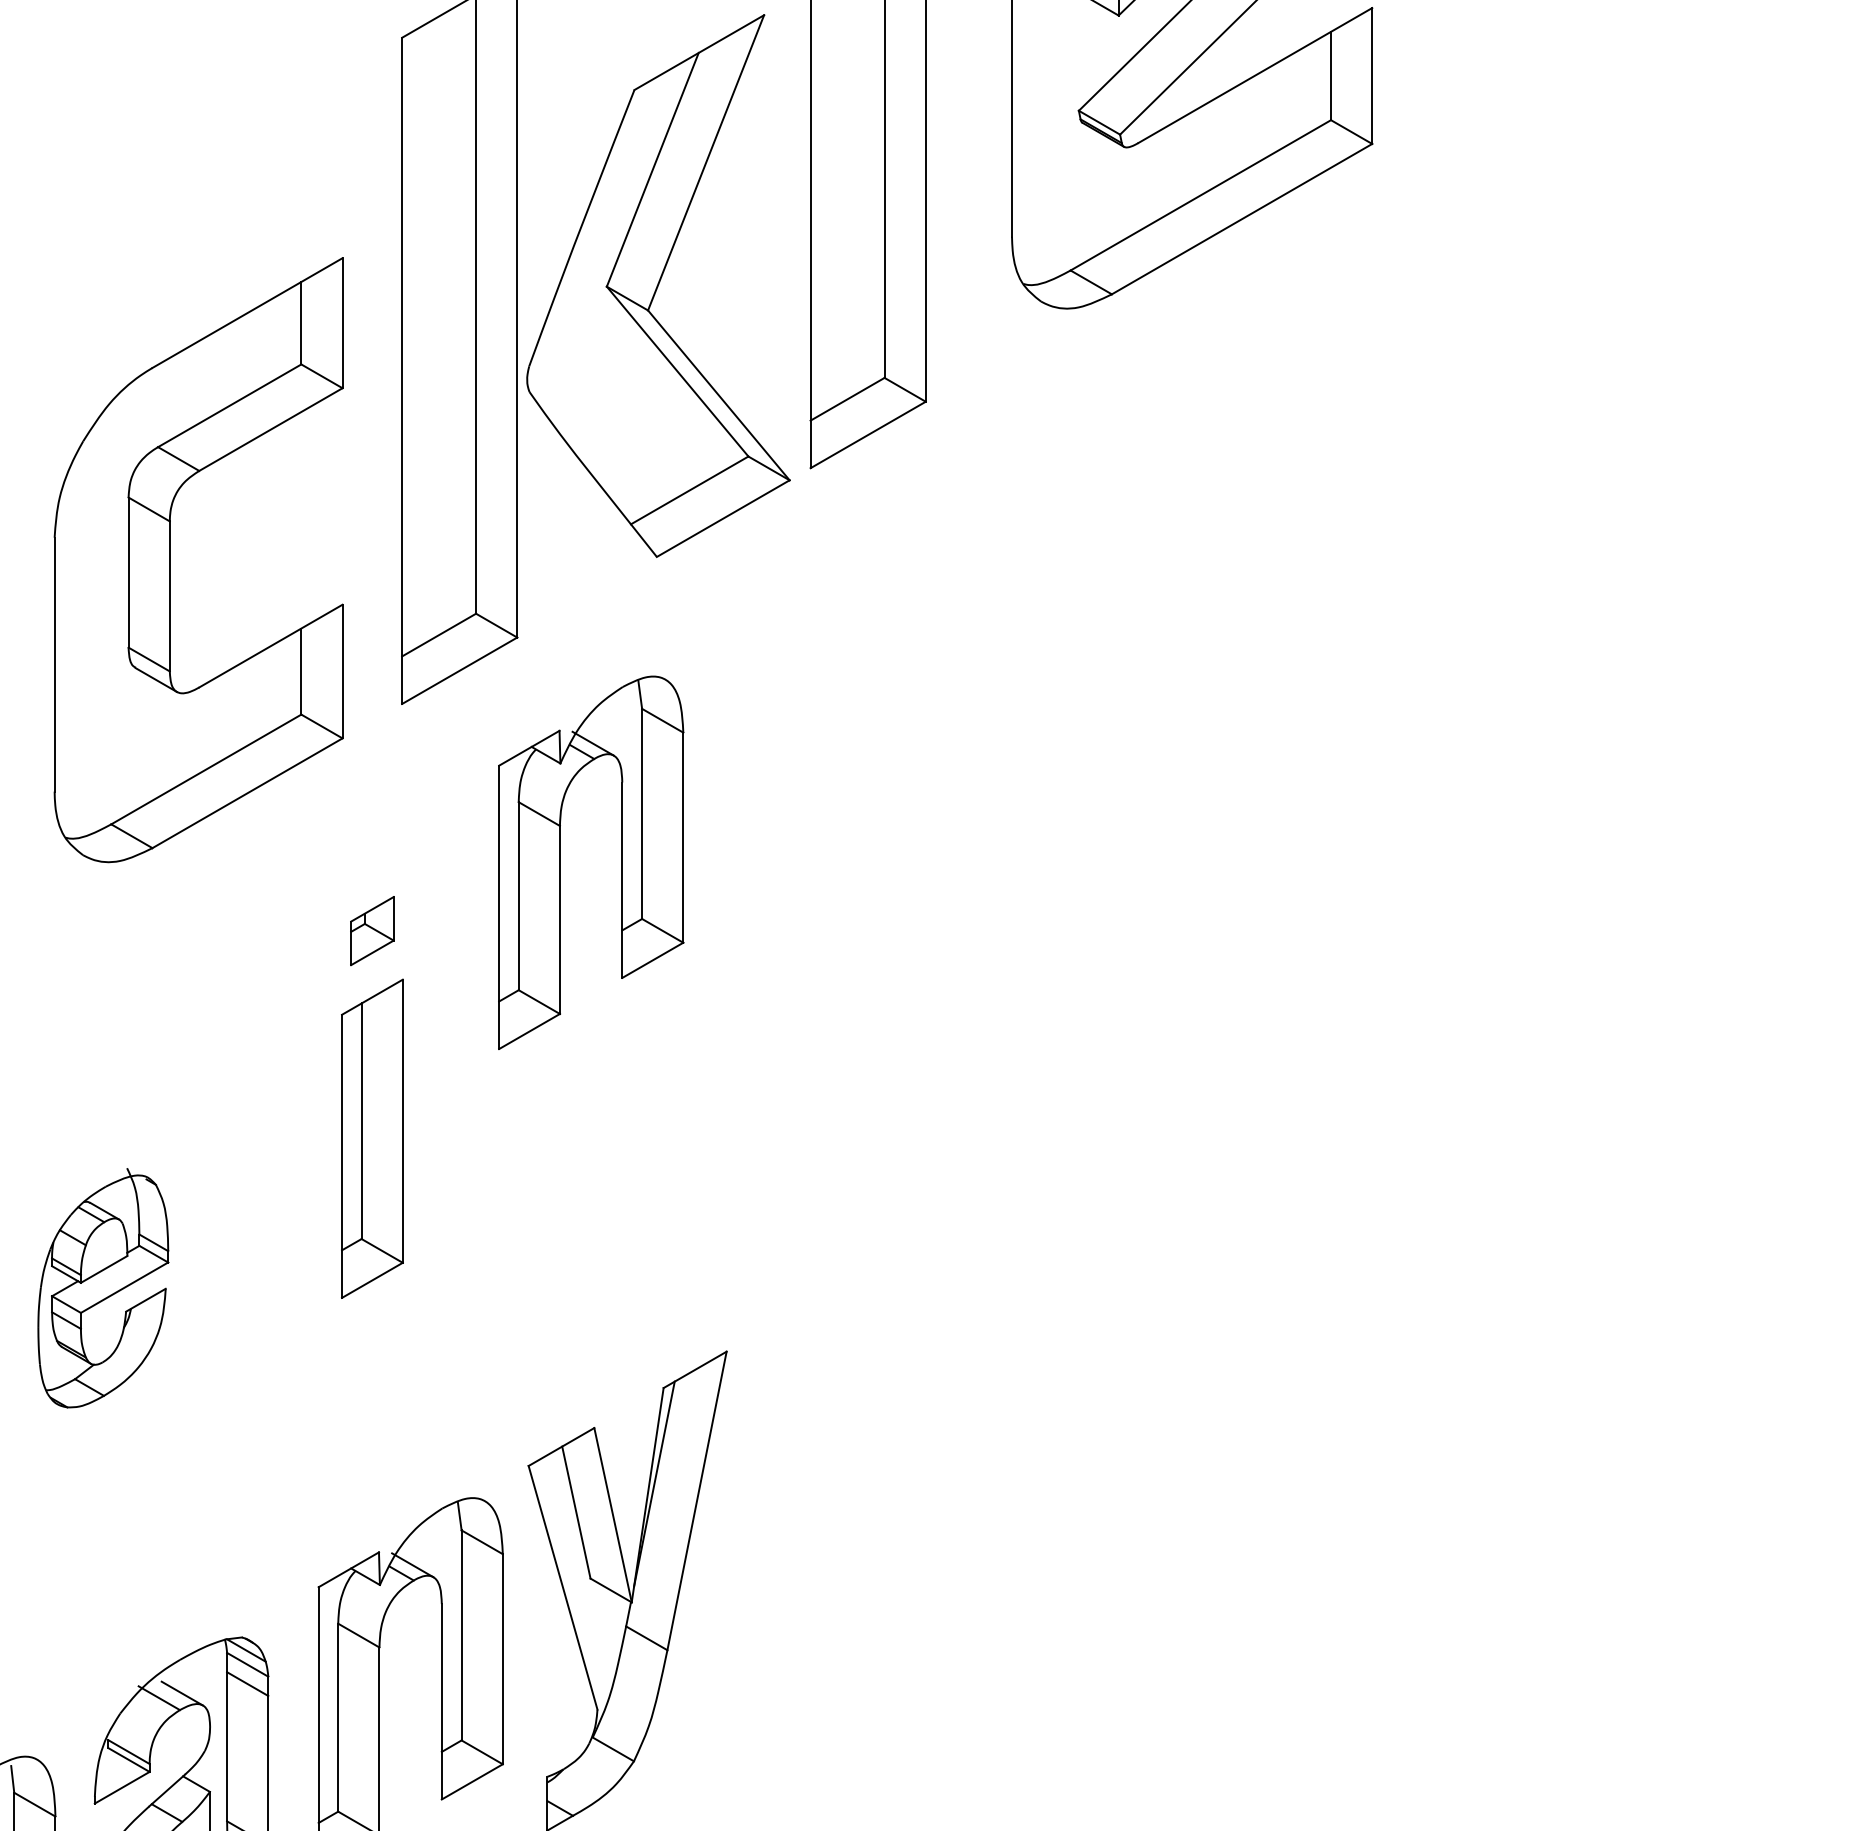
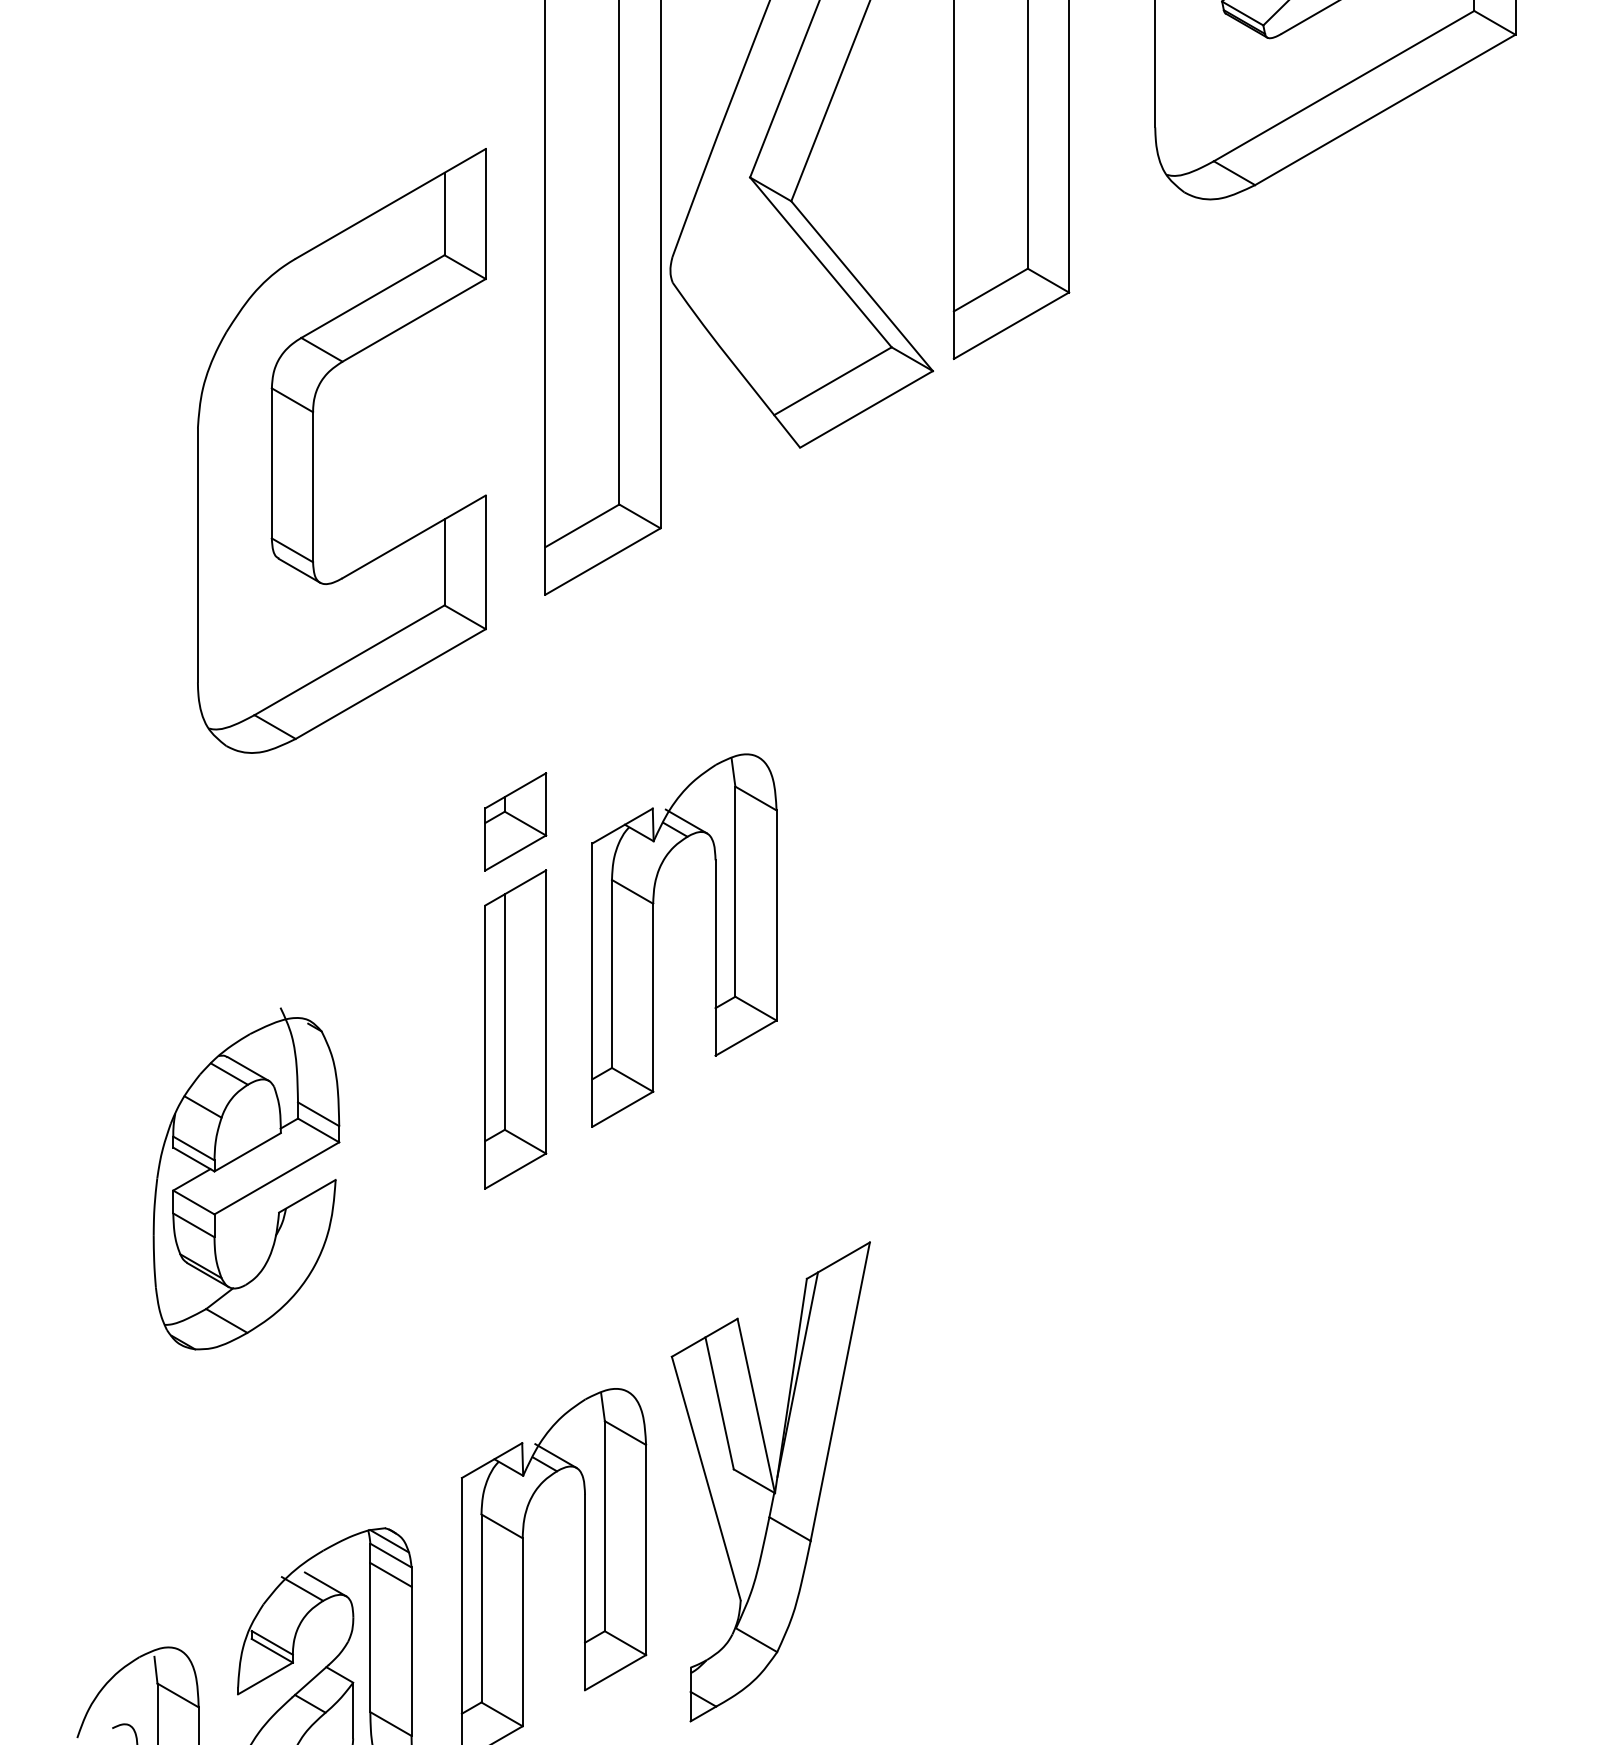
part: (621, 862) -> (714, 940), moved
part: (372, 930) -> (515, 821), size x1.43
part: (103, 1287) -> (246, 1178), size x1.43

